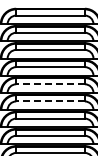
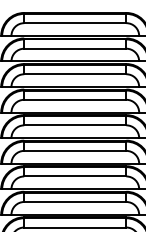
line: (50, 84) -> (75, 125), dashed -> solid
line: (50, 101) -> (75, 150), dashed -> solid

